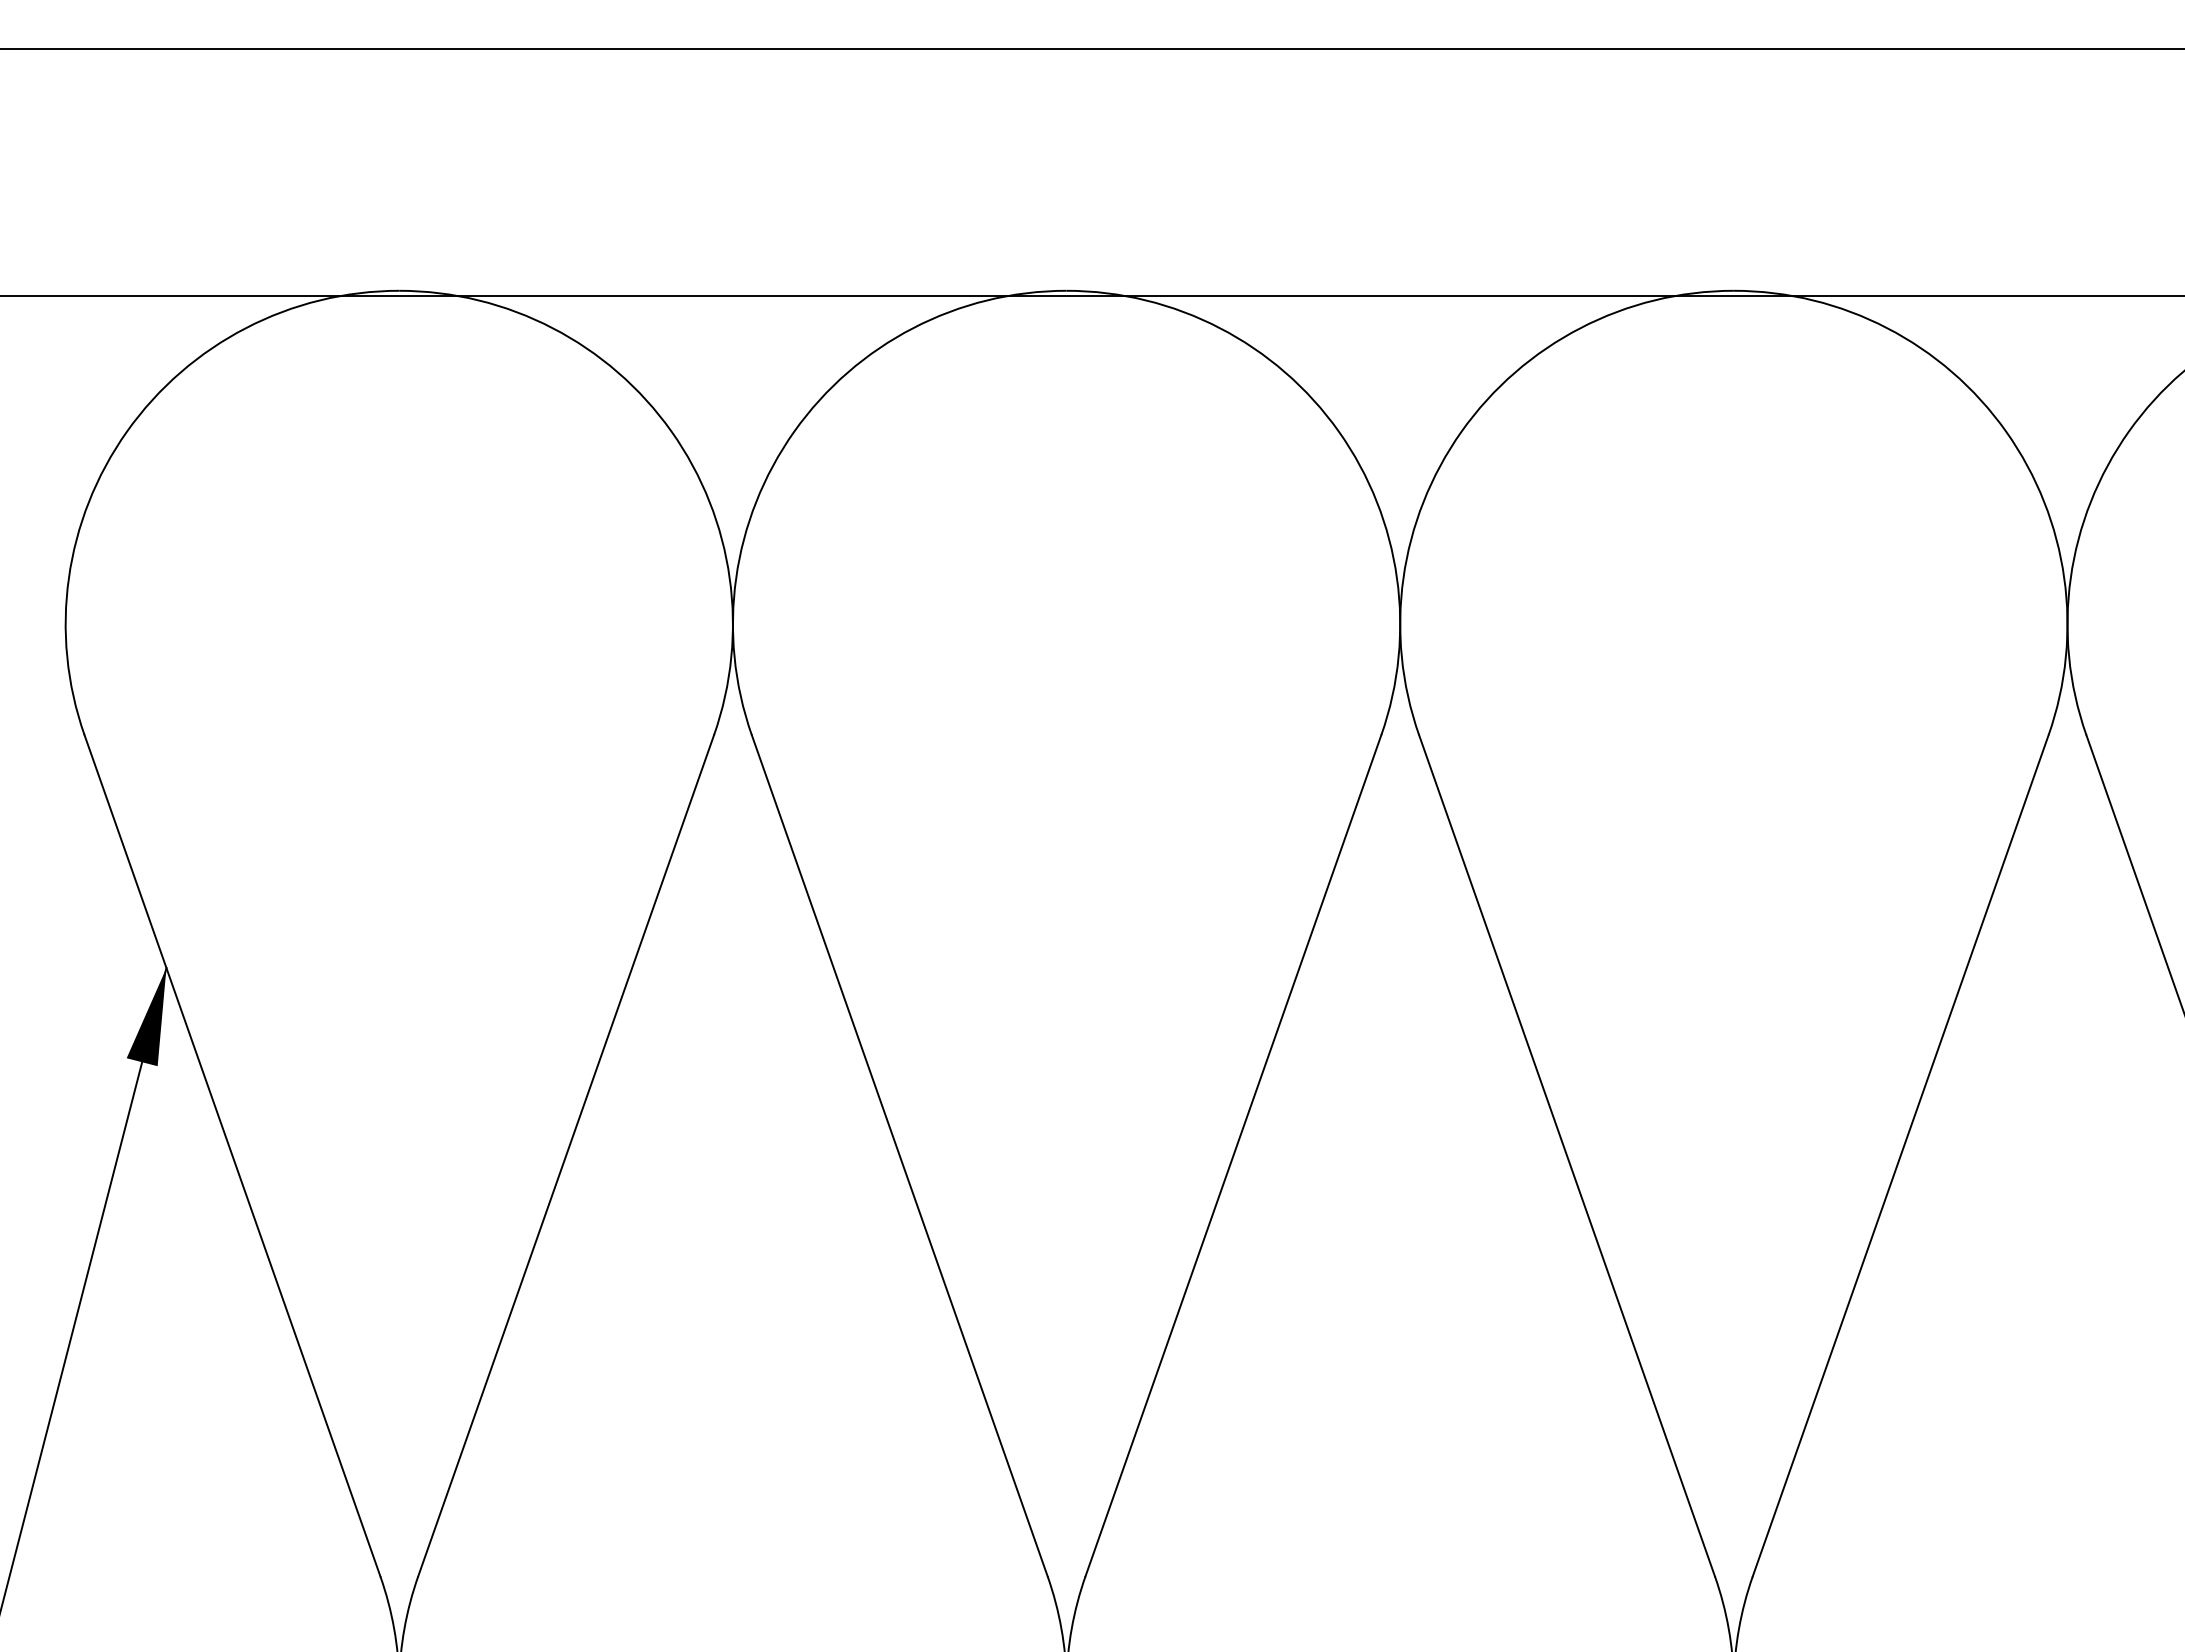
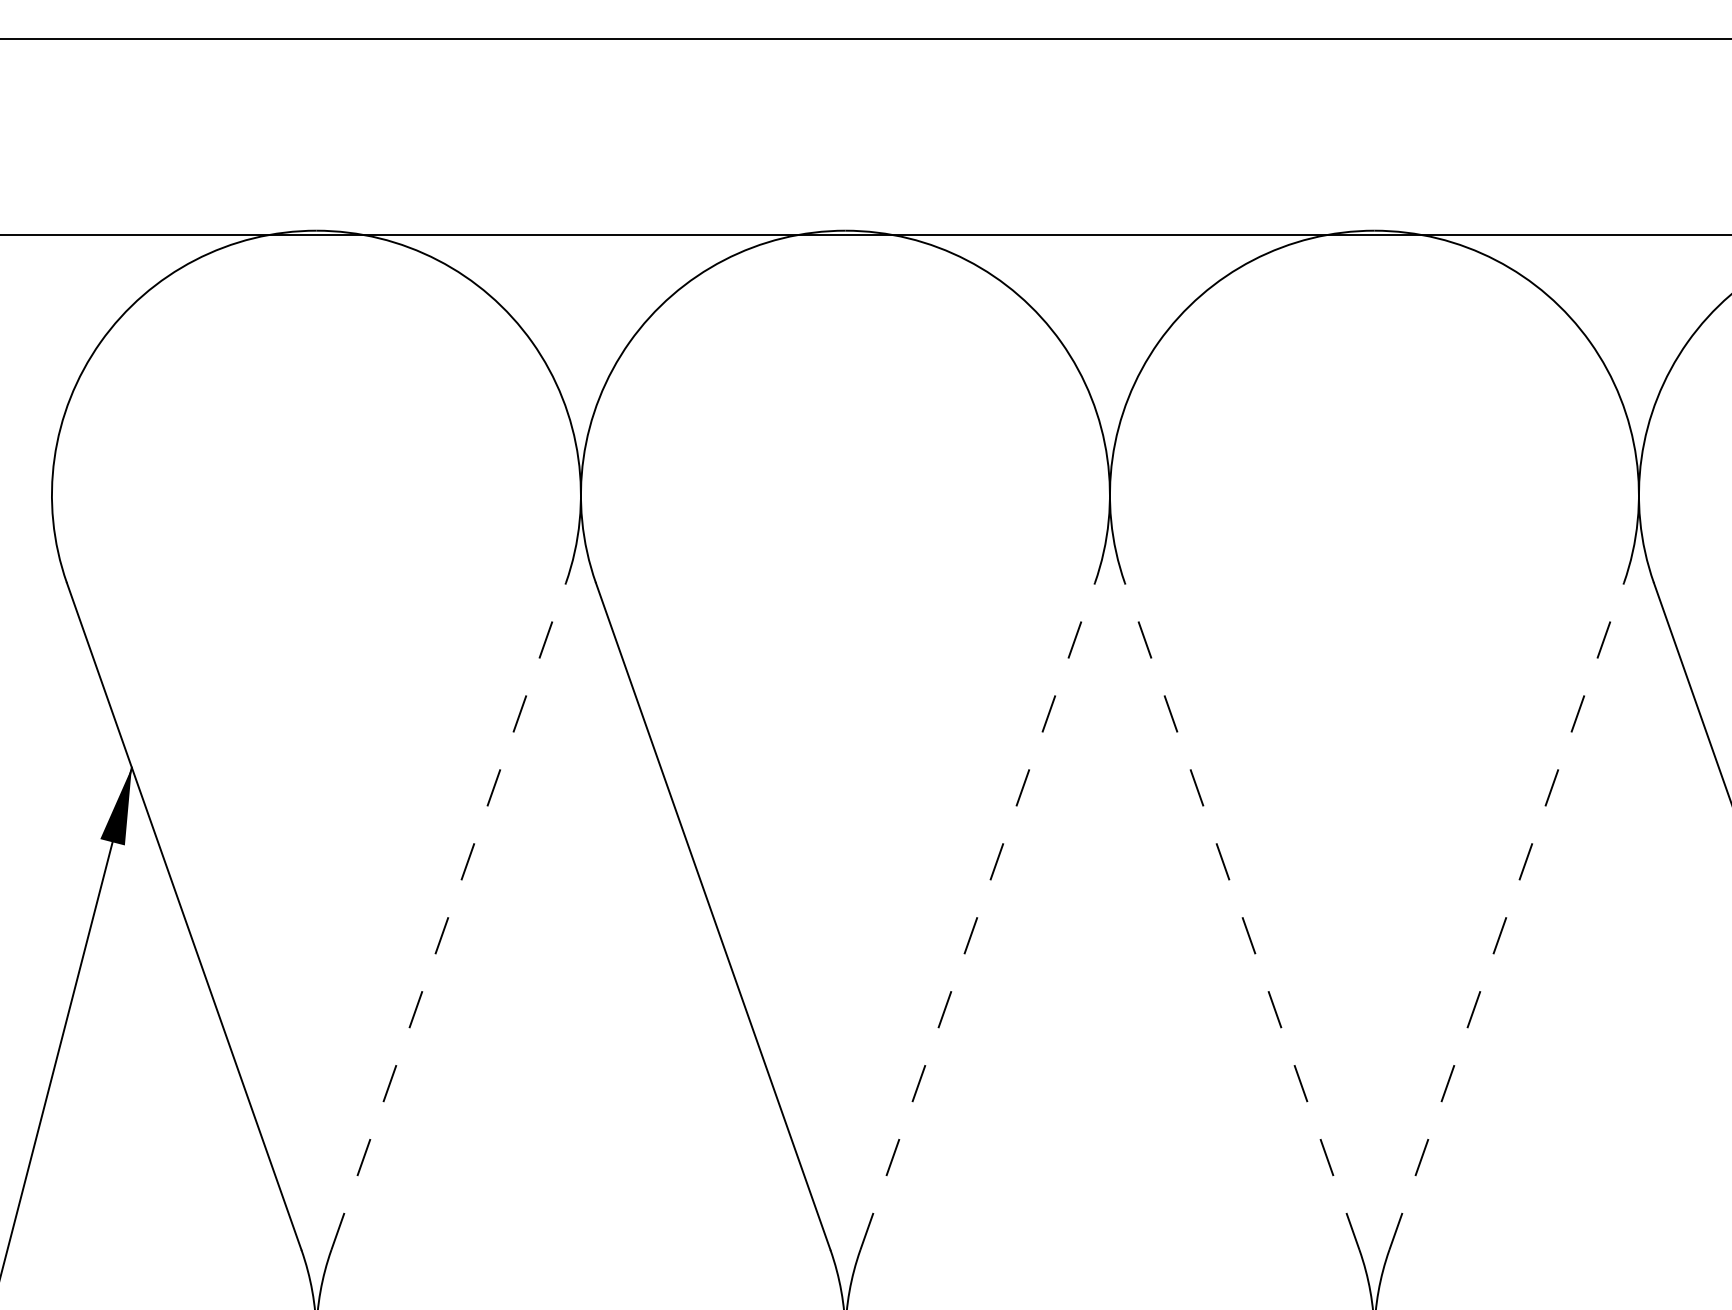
line: (565, 1155) -> (448, 916), solid -> dashed
line: (1233, 1155) -> (977, 916), solid -> dashed
line: (1567, 1155) -> (1242, 916), solid -> dashed
line: (1900, 1155) -> (1506, 916), solid -> dashed

